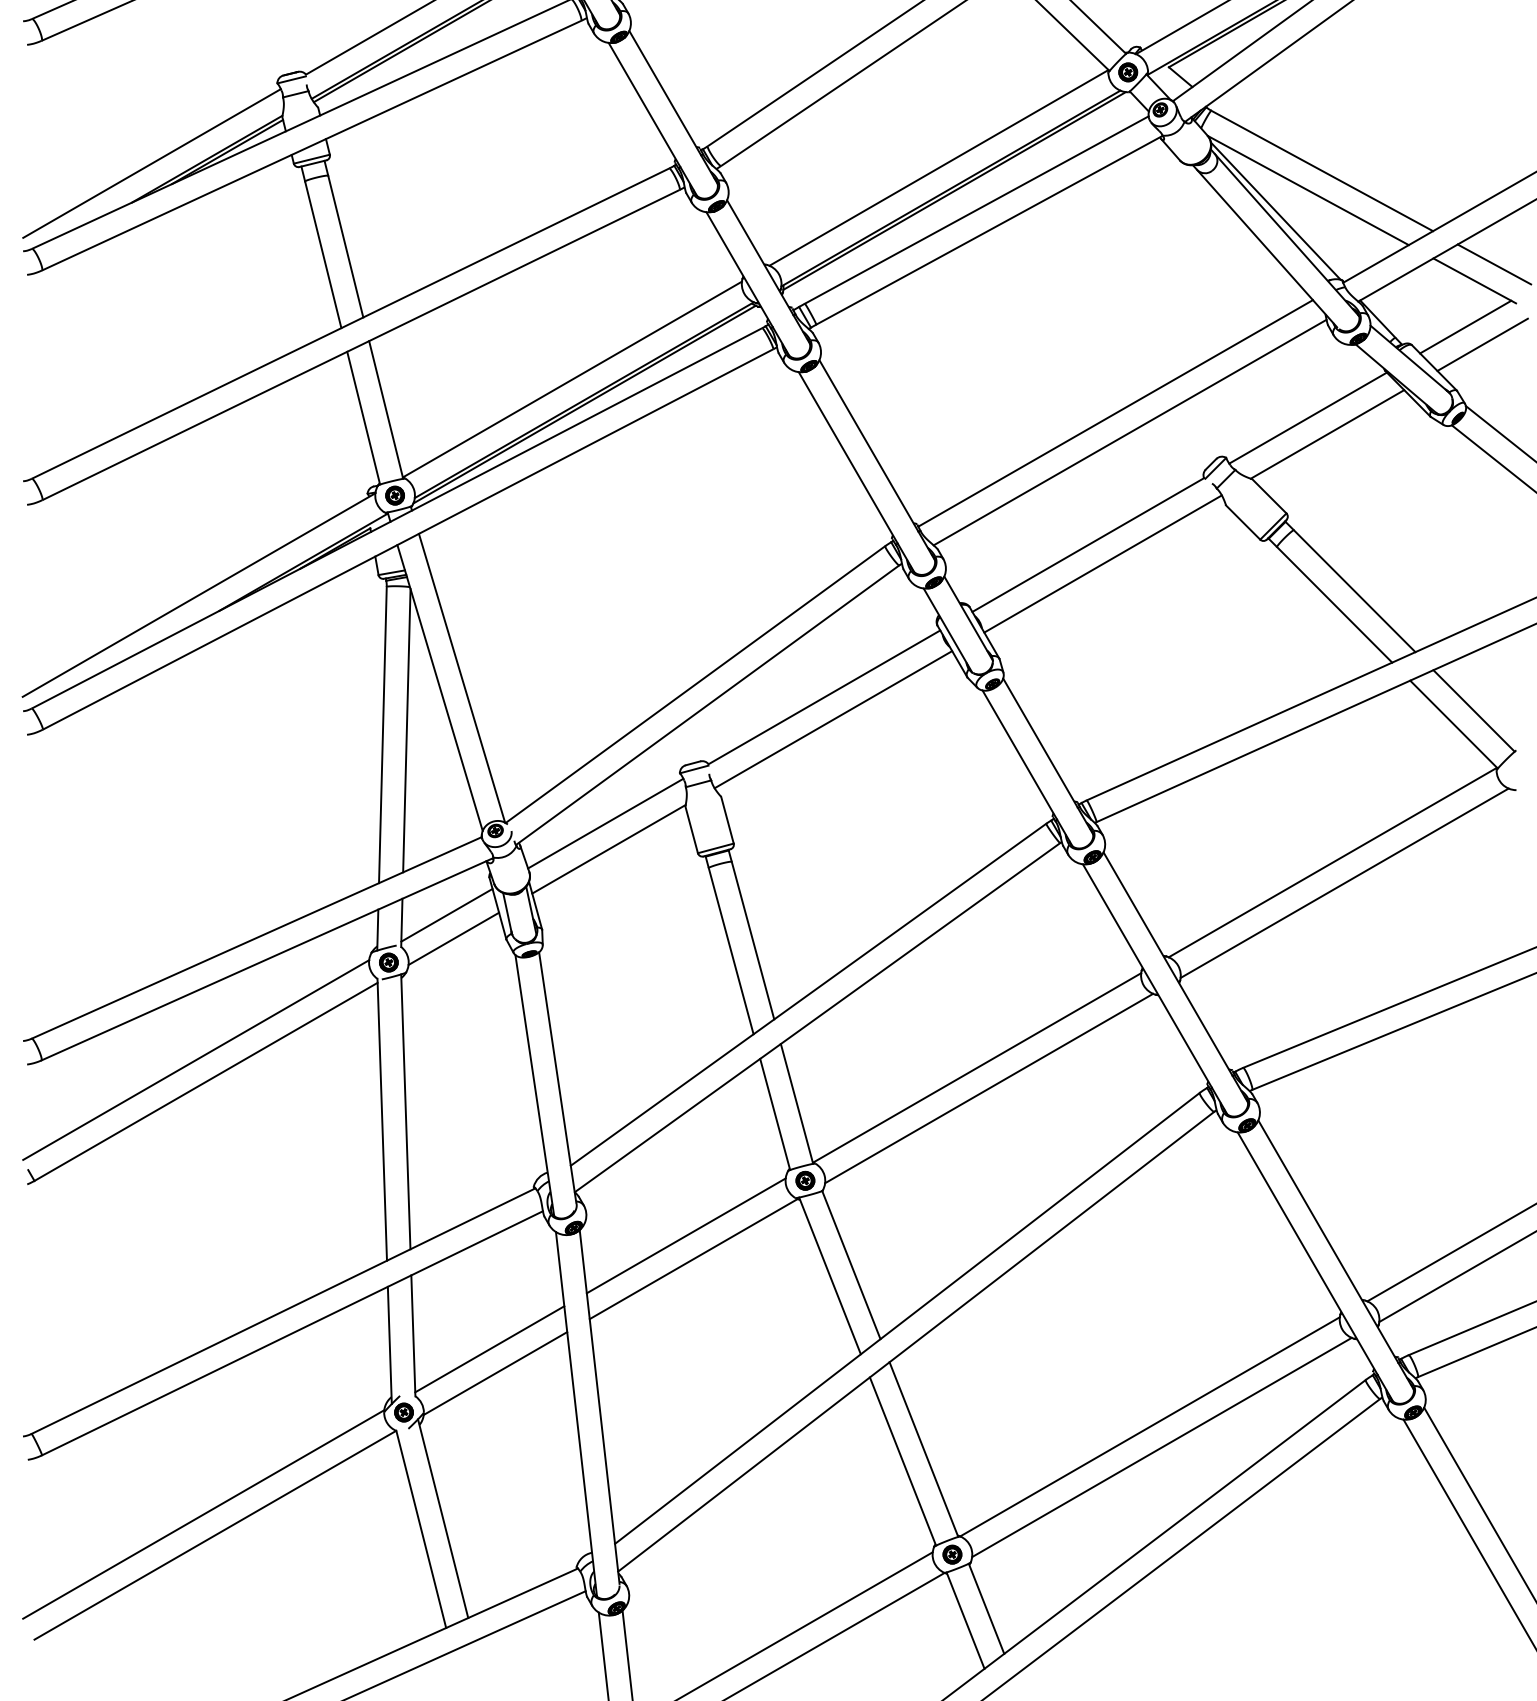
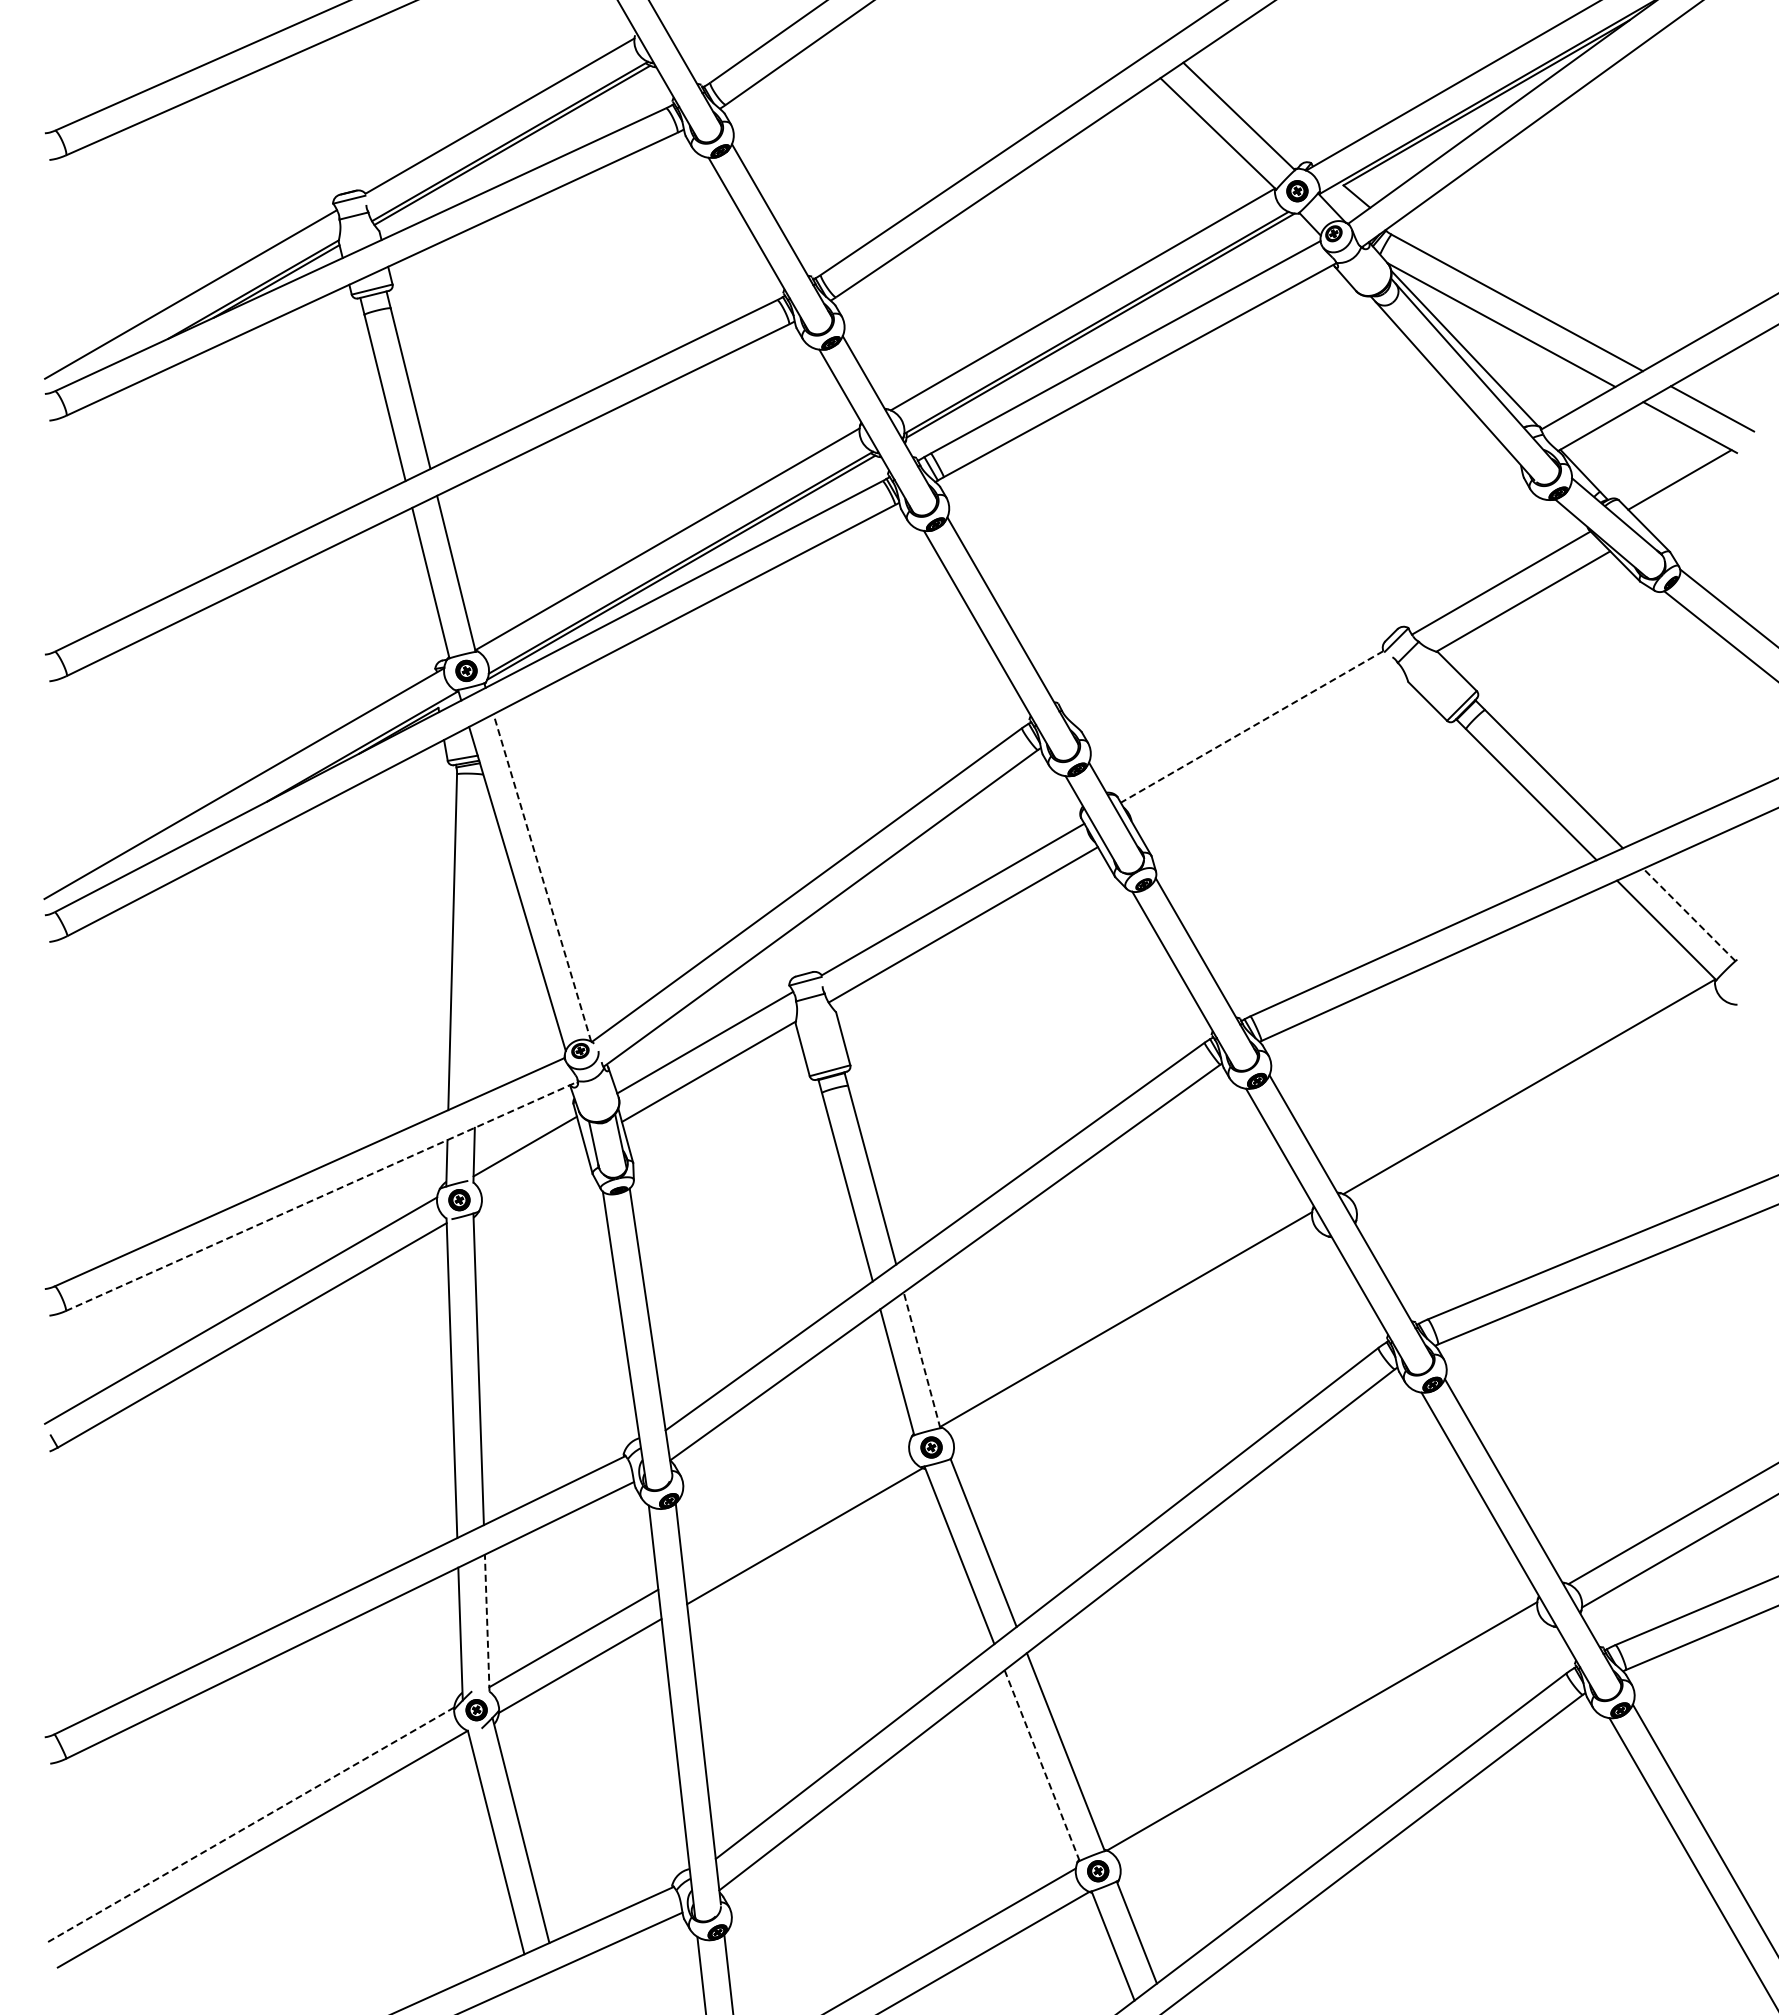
line: (1482, 344) -> (1698, 499), removed
line: (1115, 413) -> (1282, 577), removed
line: (1130, 432) -> (1299, 599), removed
line: (1088, 544) -> (1252, 726), solid -> dashed
line: (1102, 564) -> (1268, 748), removed
line: (462, 677) -> (542, 877), solid -> dashed
line: (1474, 710) -> (1689, 914), solid -> dashed
line: (406, 729) -> (479, 936), removed
line: (1344, 882) -> (1542, 1109), removed
line: (453, 938) -> (532, 1172), removed
line: (267, 959) -> (321, 1196), solid -> dashed
line: (988, 1088) -> (1139, 1342), removed
line: (796, 1103) -> (921, 1359), solid -> dashed
line: (686, 1235) -> (796, 1509), removed
line: (413, 1336) -> (487, 1623), solid -> dashed
line: (1161, 1447) -> (1335, 1749), removed
line: (903, 1462) -> (1042, 1766), solid -> dashed
line: (203, 1514) -> (249, 1825), solid -> dashed

